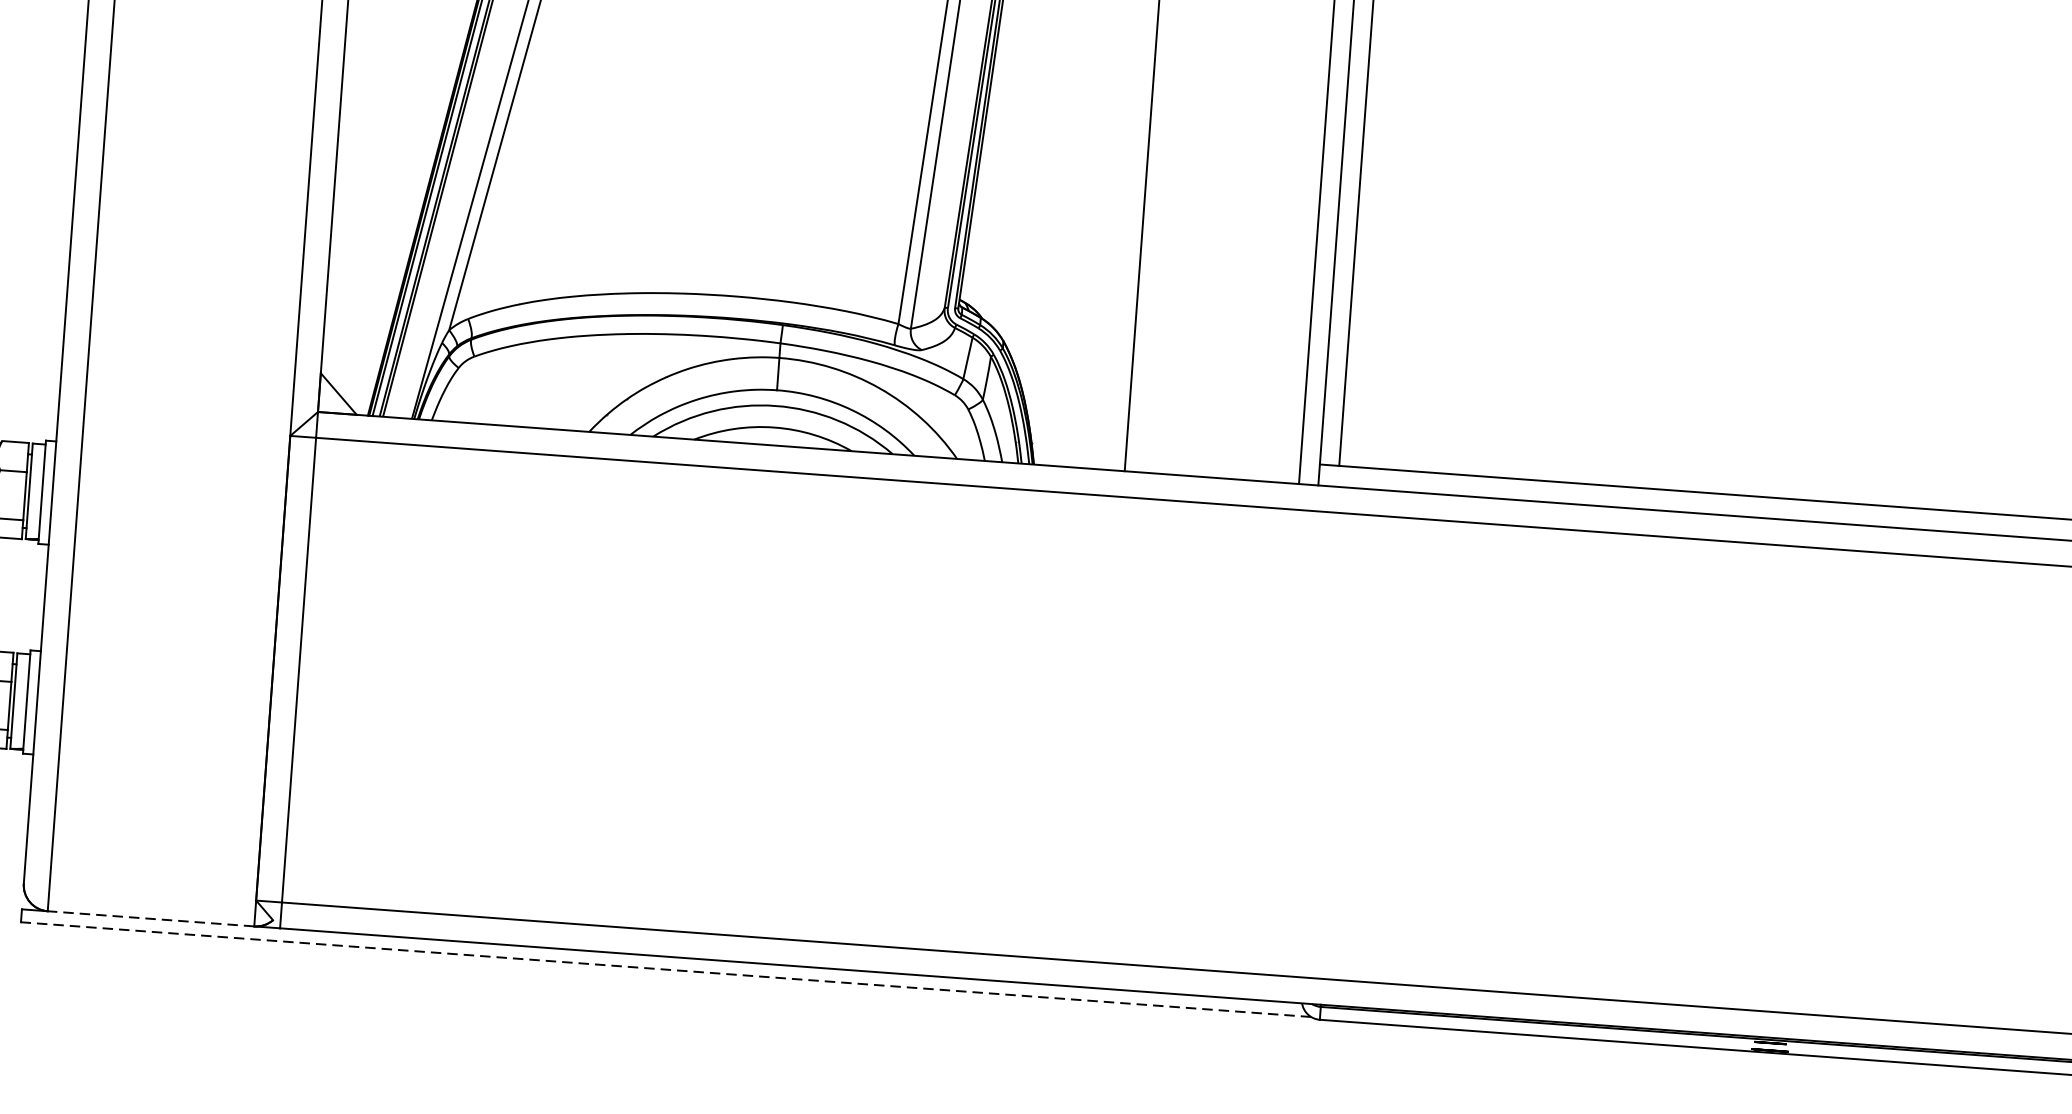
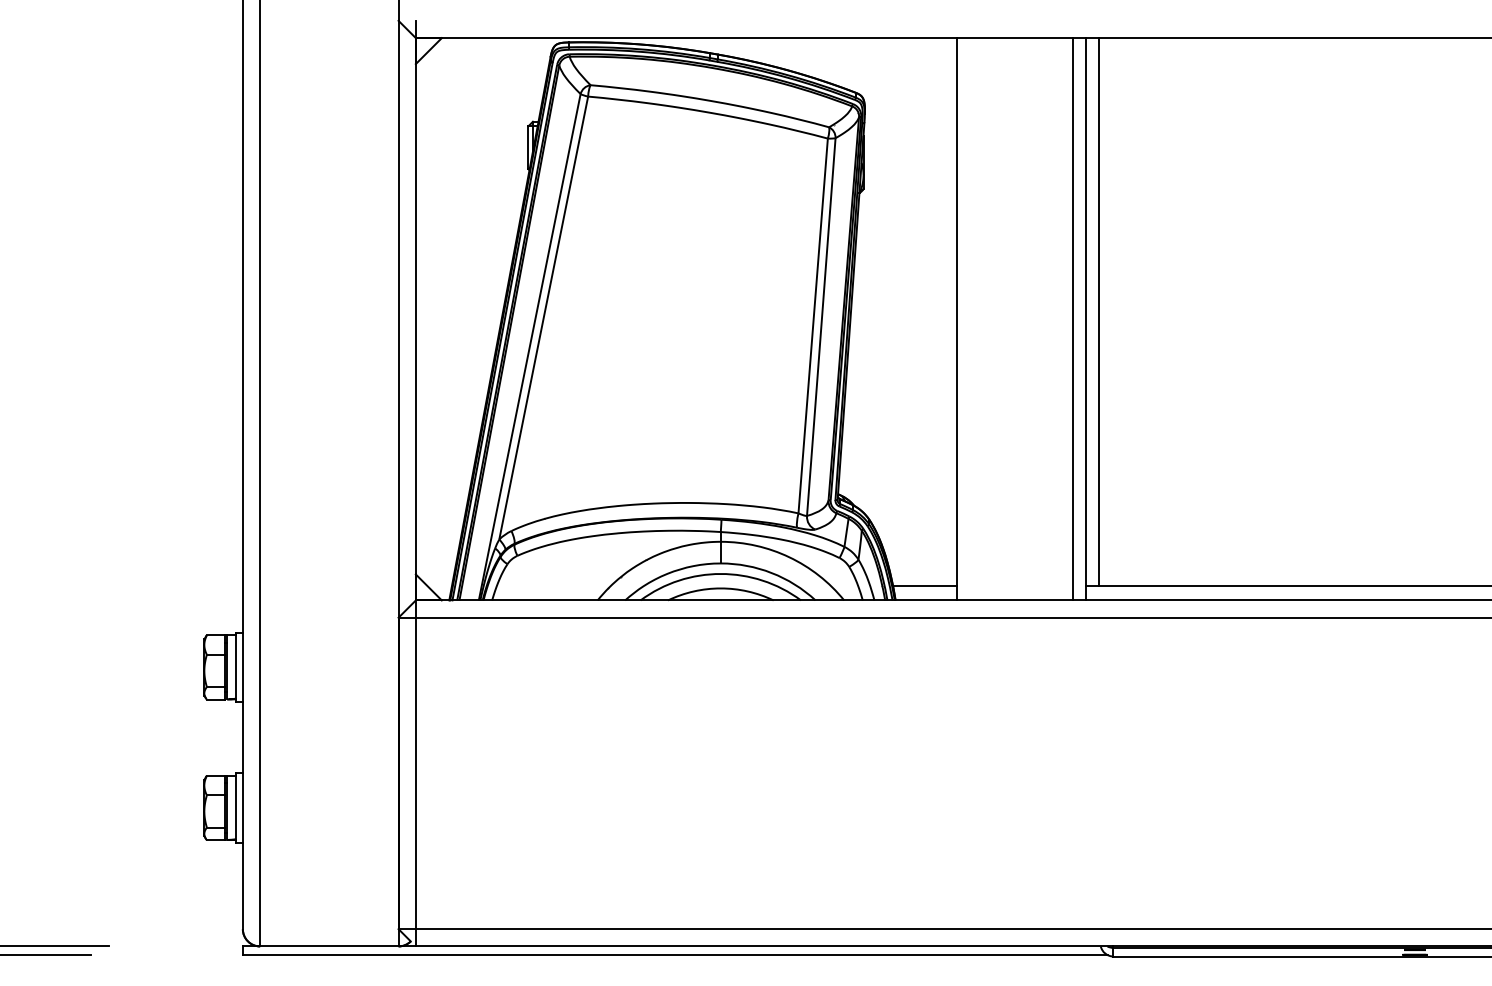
line: (1078, 446) -> (924, 586), added
line: (149, 918) -> (328, 946), dashed -> solid
line: (664, 970) -> (674, 955), dashed -> solid

